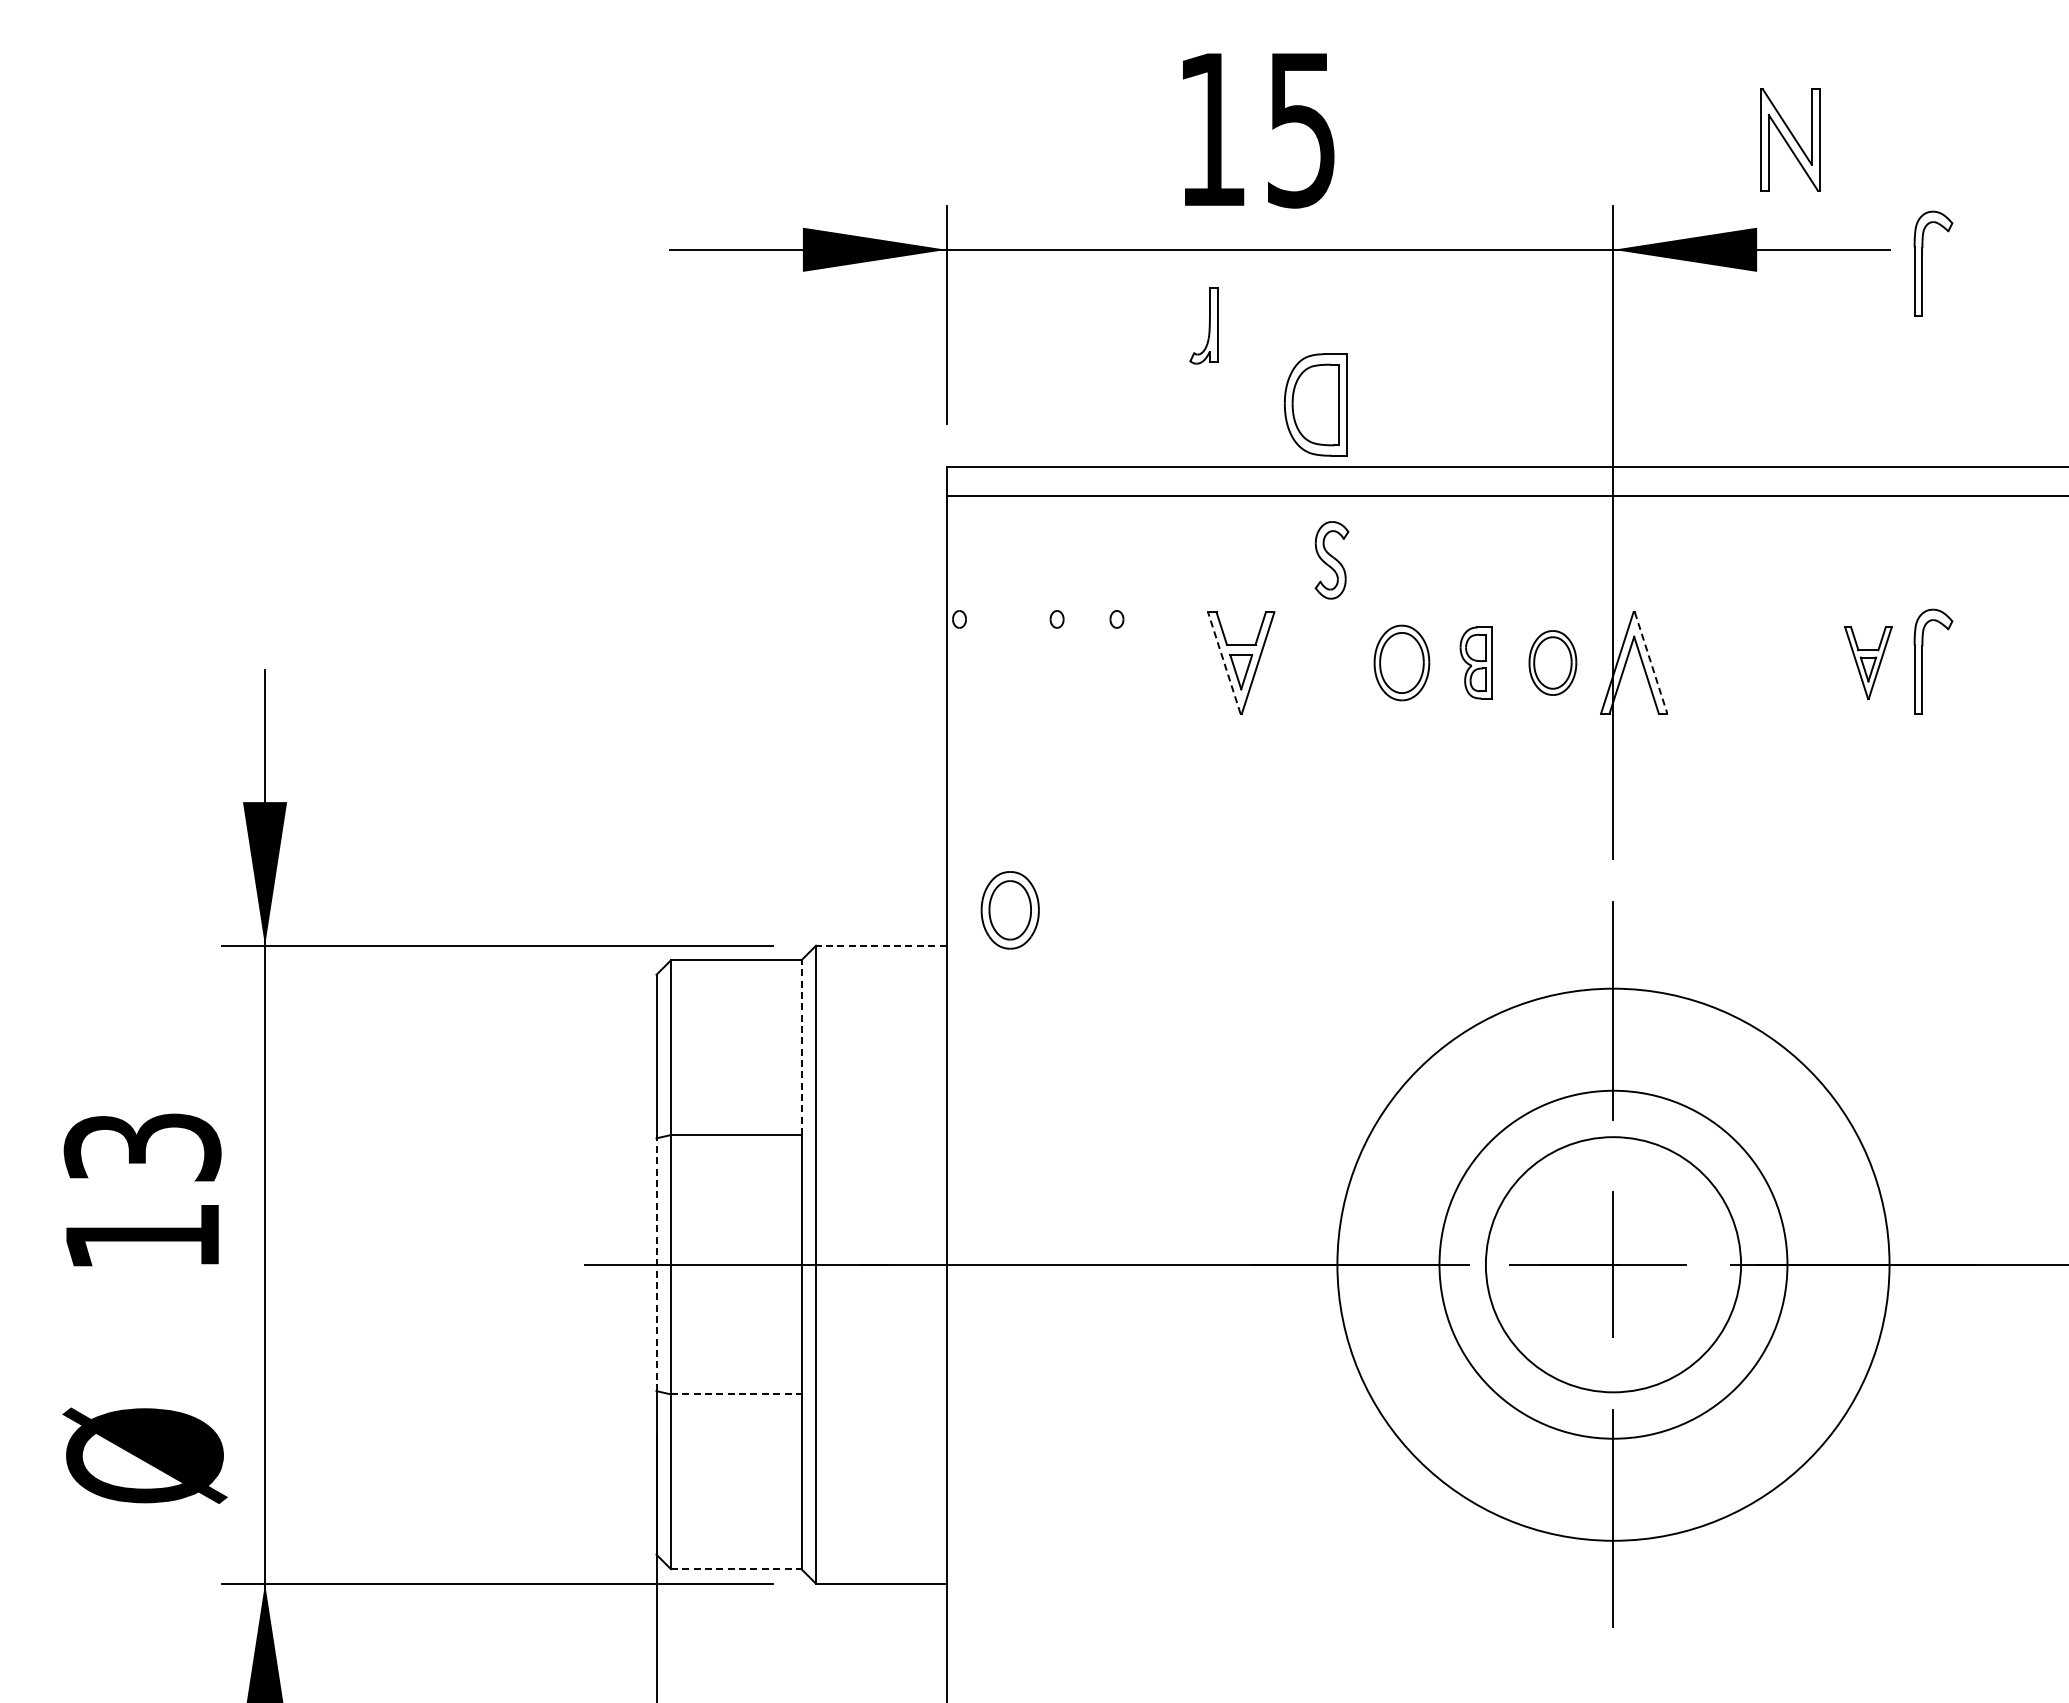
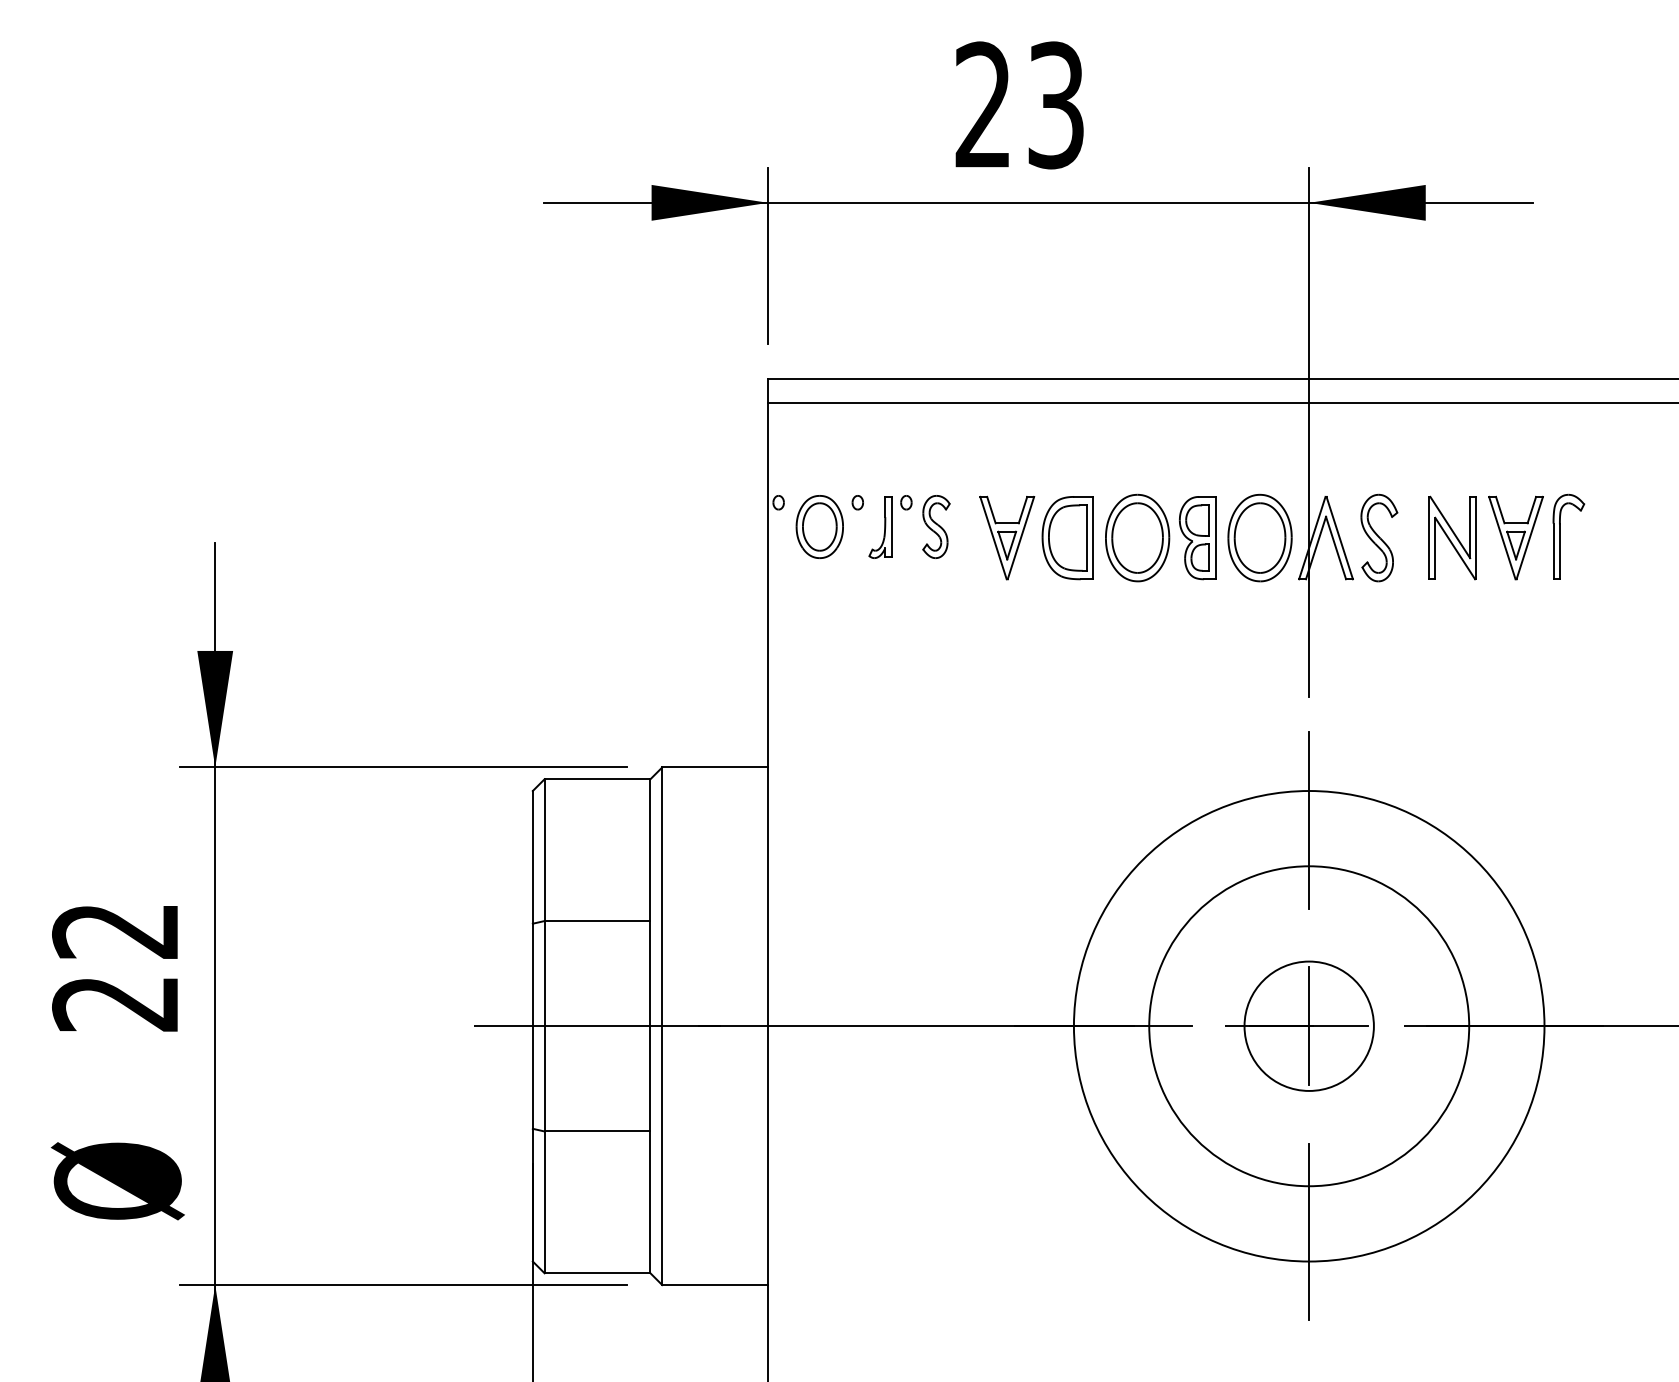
text: (1256, 129) -> (1019, 105), 15 -> 23
part: (1790, 139) -> (1452, 537), moved
part: (1922, 263) -> (1559, 213), removed
part: (1203, 325) -> (880, 527), moved
part: (1315, 404) -> (1067, 537), moved
part: (1331, 560) -> (936, 527), moved
line: (1224, 662) -> (993, 537), dashed -> solid
part: (1401, 662) -> (1137, 537), size x1.43
part: (1475, 662) -> (1197, 537), size x1.43
part: (1552, 662) -> (1259, 537), size x1.67
part: (1699, 662) -> (1379, 537), added
part: (1868, 662) -> (1516, 537), size x1.43
line: (1651, 663) -> (1340, 538), dashed -> solid
part: (1009, 910) -> (819, 527), moved
line: (880, 945) -> (714, 767), dashed -> solid
line: (801, 1047) -> (650, 850), dashed -> solid
text: (142, 1192) -> (115, 967), 13 -> 22
line: (656, 1264) -> (532, 1026), dashed -> solid
circle: (1613, 1264) -> (1309, 1026), size x0.62
circle: (1613, 1264) -> (1309, 1026), size x0.71
circle: (1613, 1264) -> (1309, 1026), size x1.67
line: (736, 1394) -> (597, 1131), dashed -> solid
line: (736, 1569) -> (597, 1273), dashed -> solid

